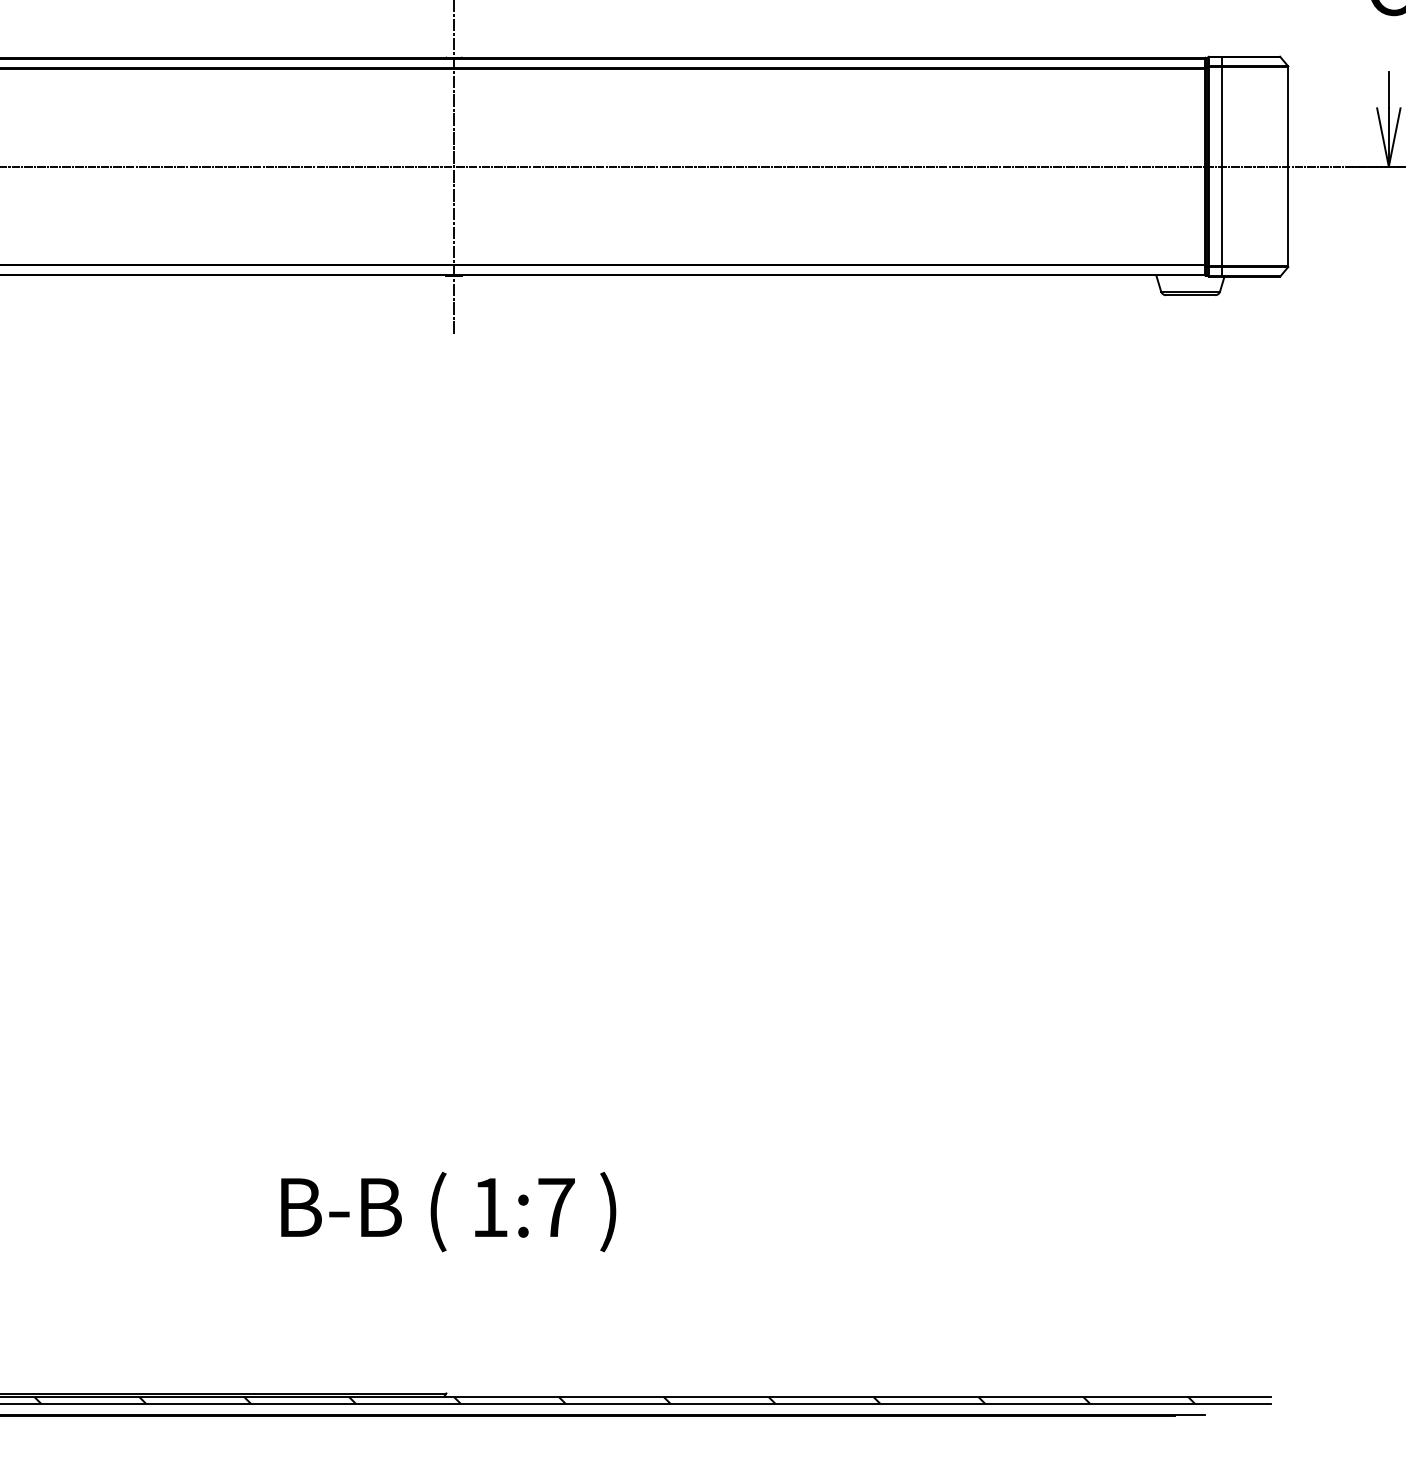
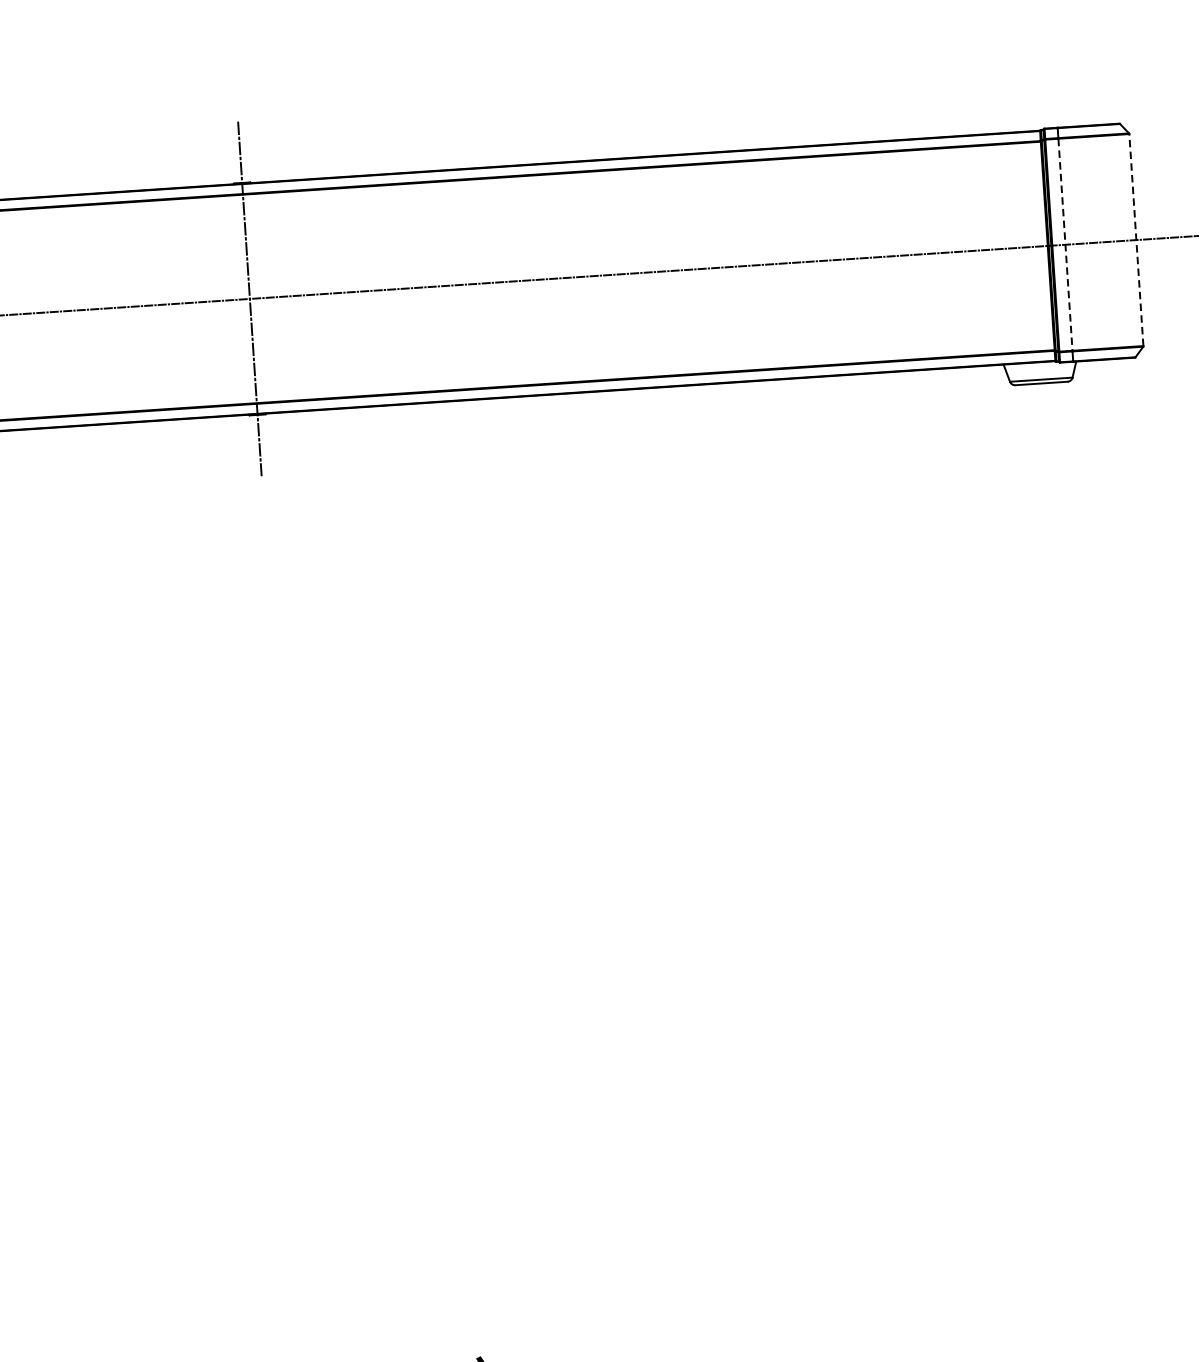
line: (1221, 166) -> (1065, 244), solid -> dashed
line: (1288, 166) -> (1136, 239), solid -> dashed

